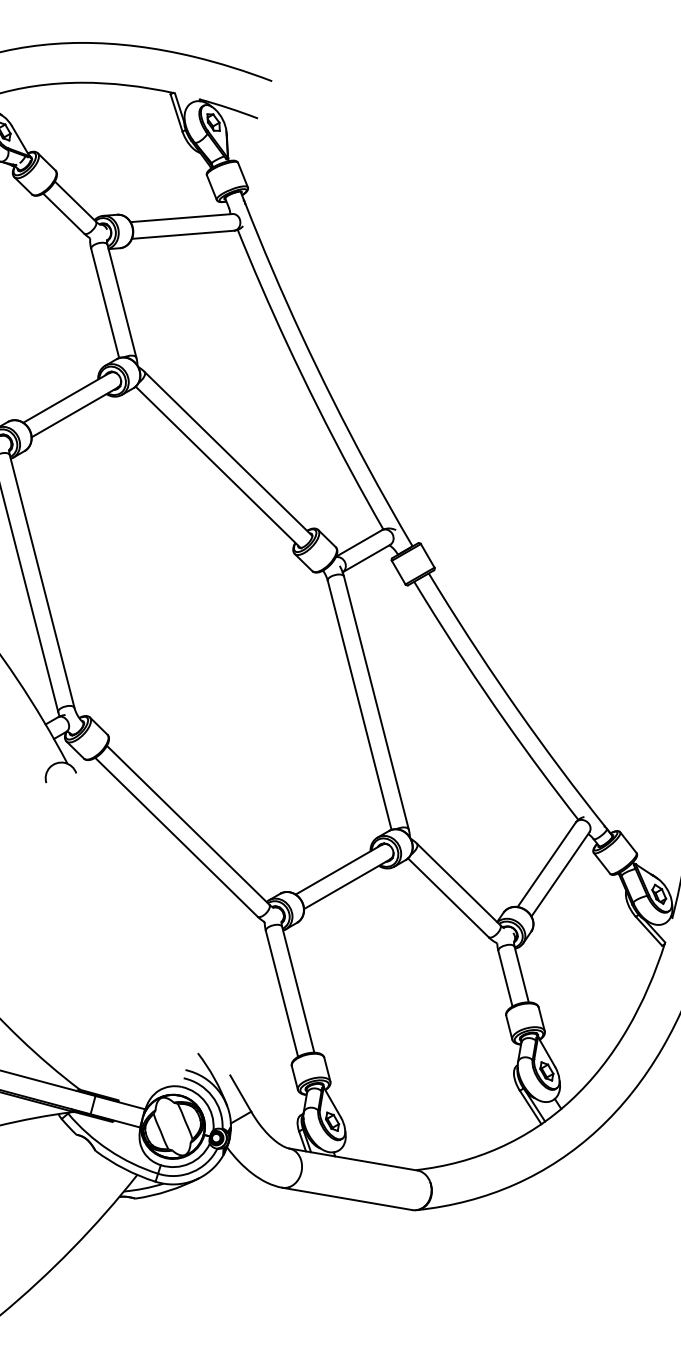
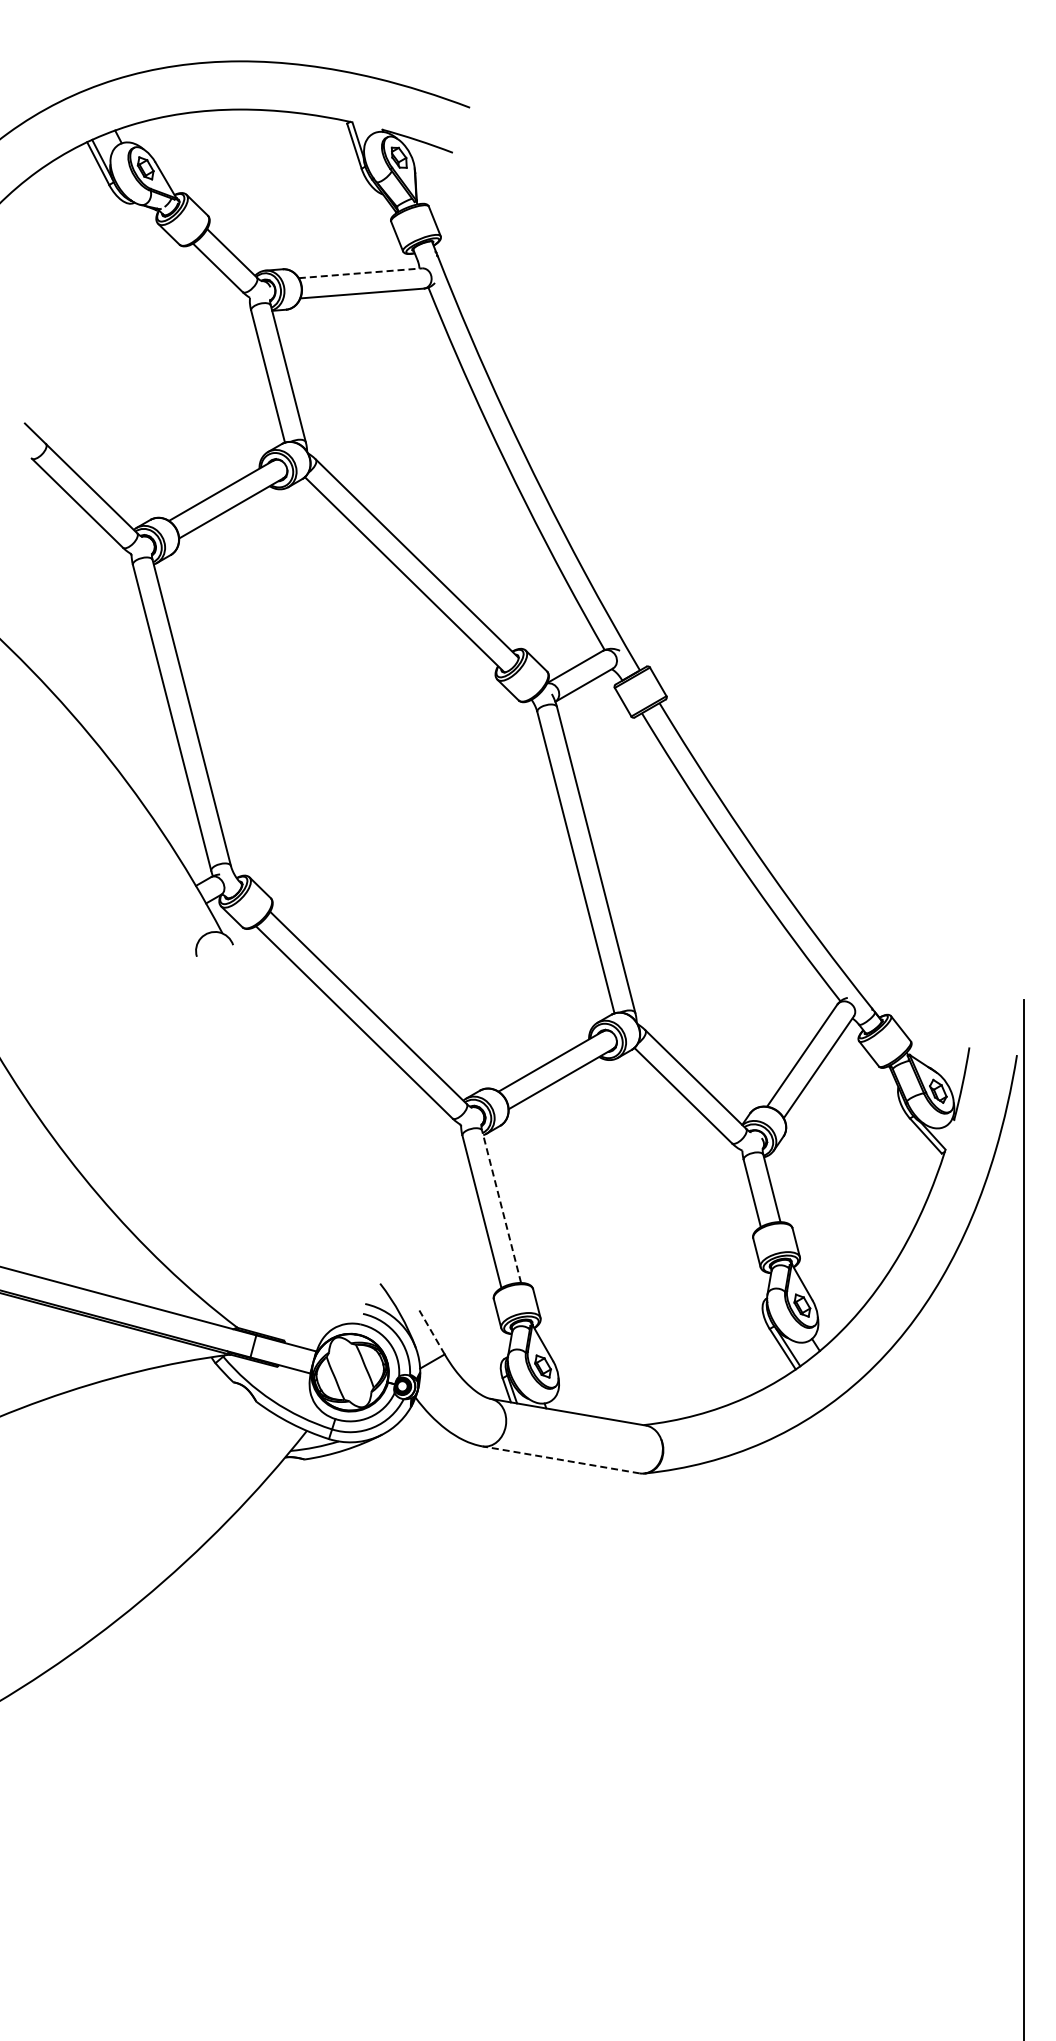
line: (181, 218) -> (360, 273), solid -> dashed
line: (298, 989) -> (501, 1206), solid -> dashed
line: (240, 1093) -> (431, 1332), solid -> dashed
line: (347, 1198) -> (561, 1459), solid -> dashed

